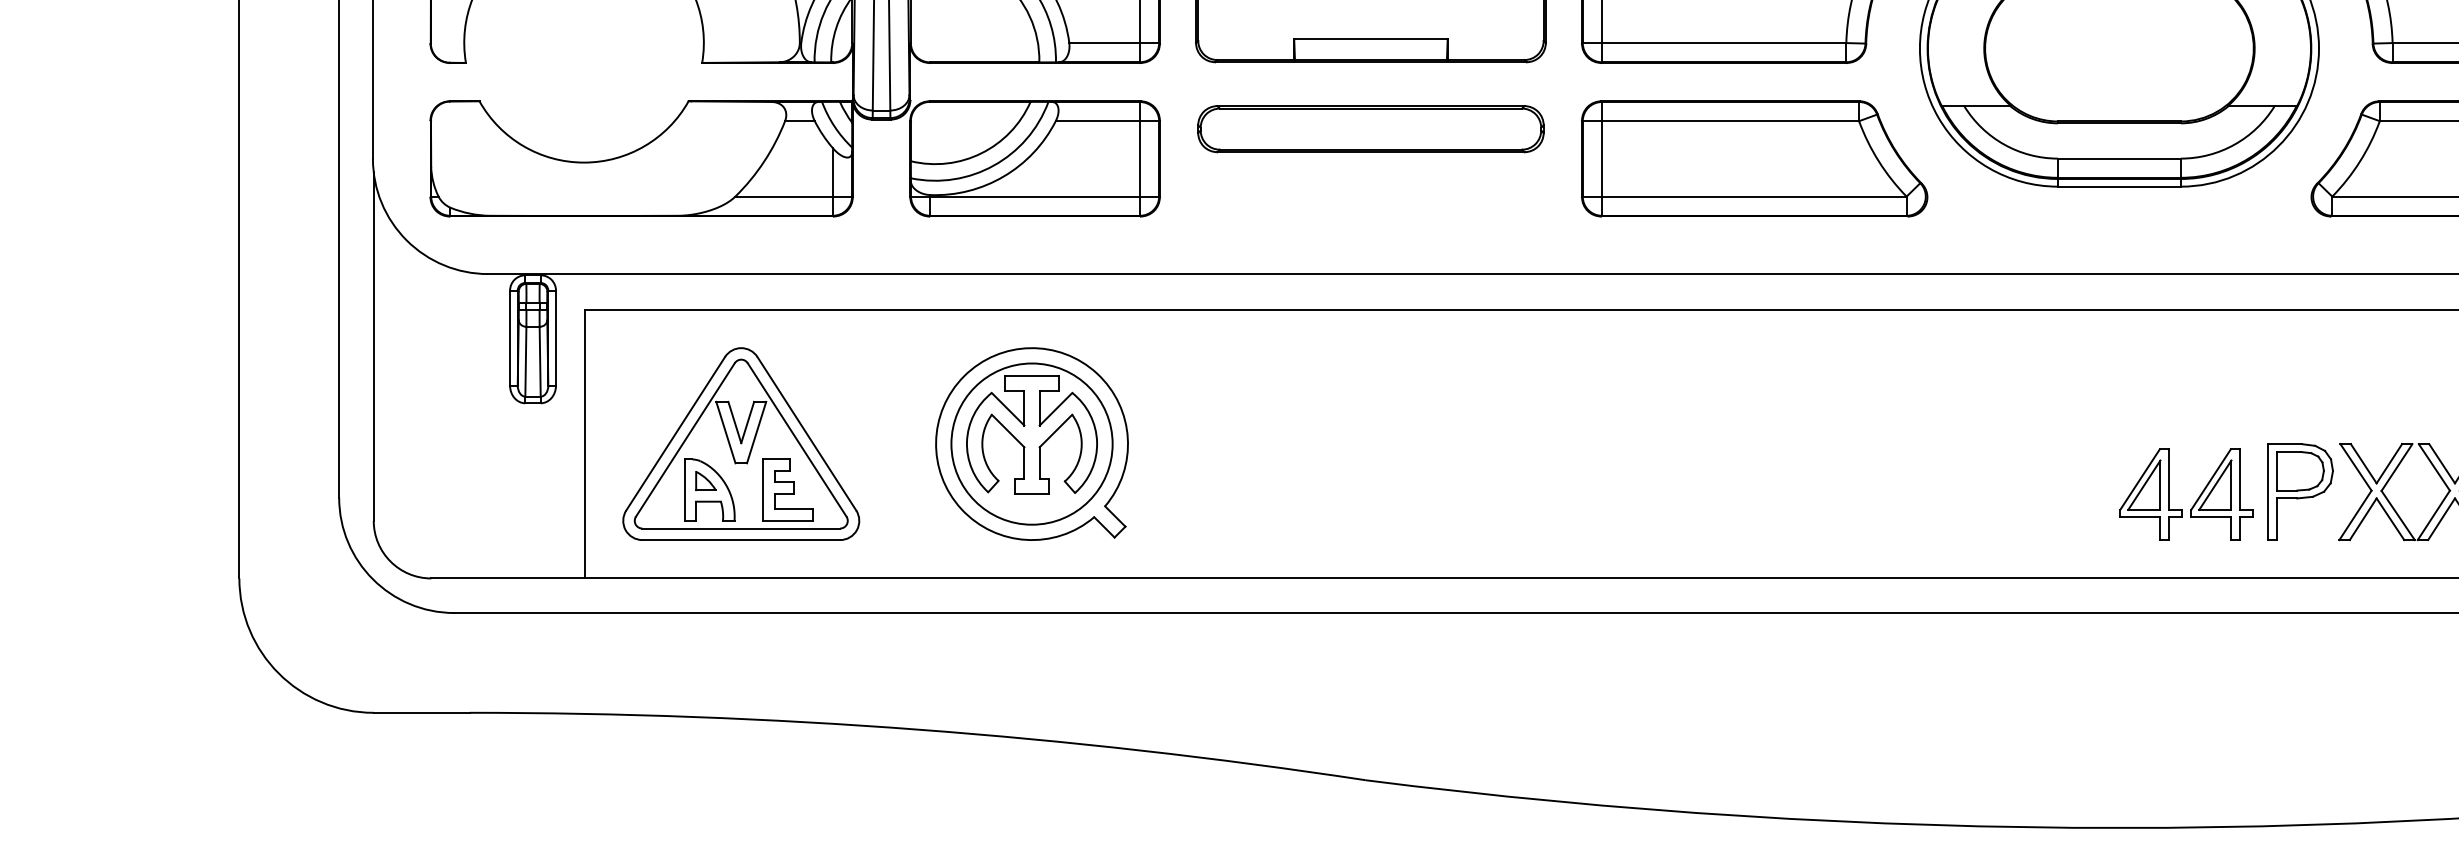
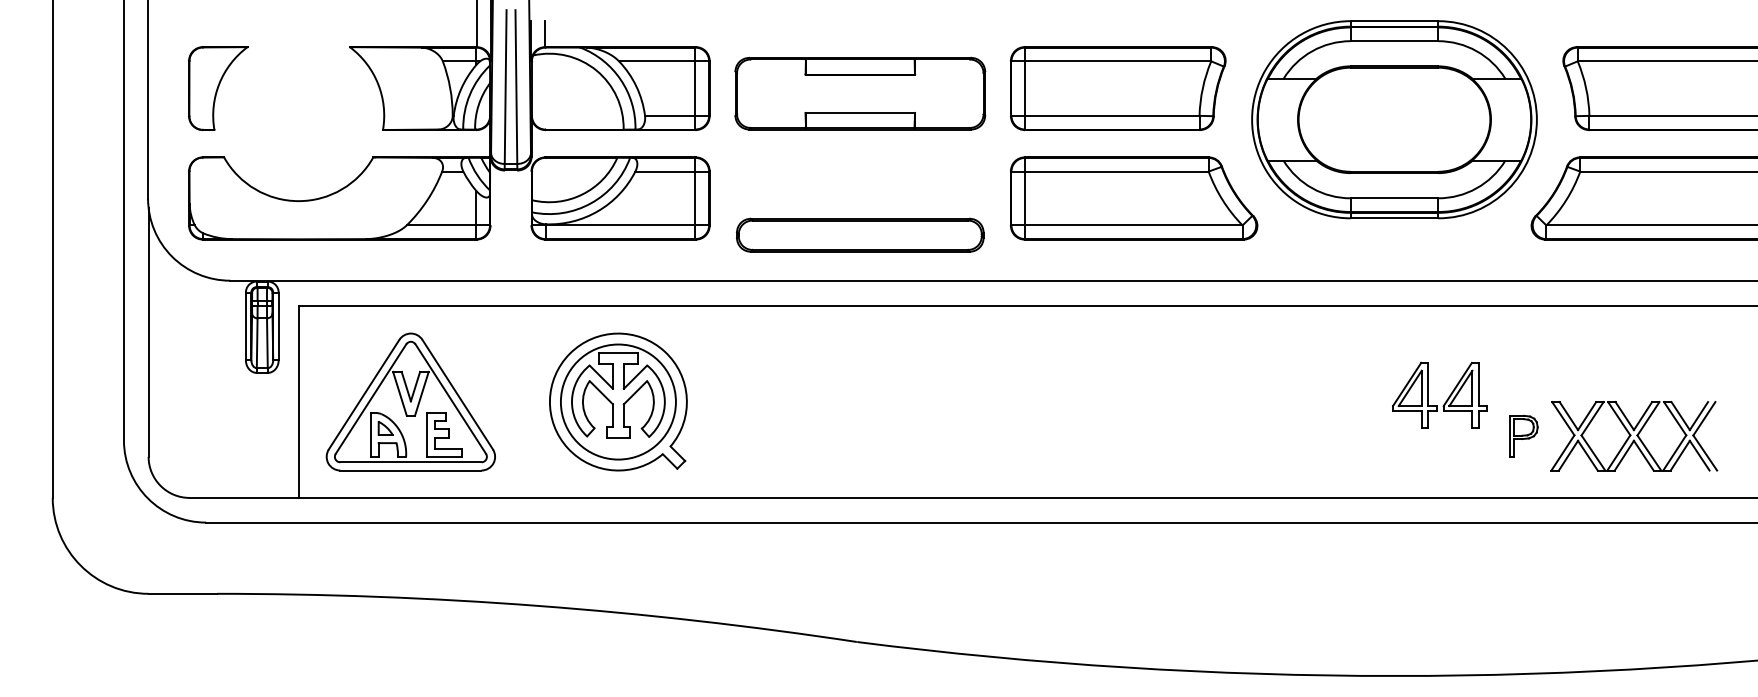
part: (1371, 128) -> (860, 234), moved
part: (2300, 492) -> (1523, 436), size x0.6
part: (2195, 500) -> (1446, 399), moved

